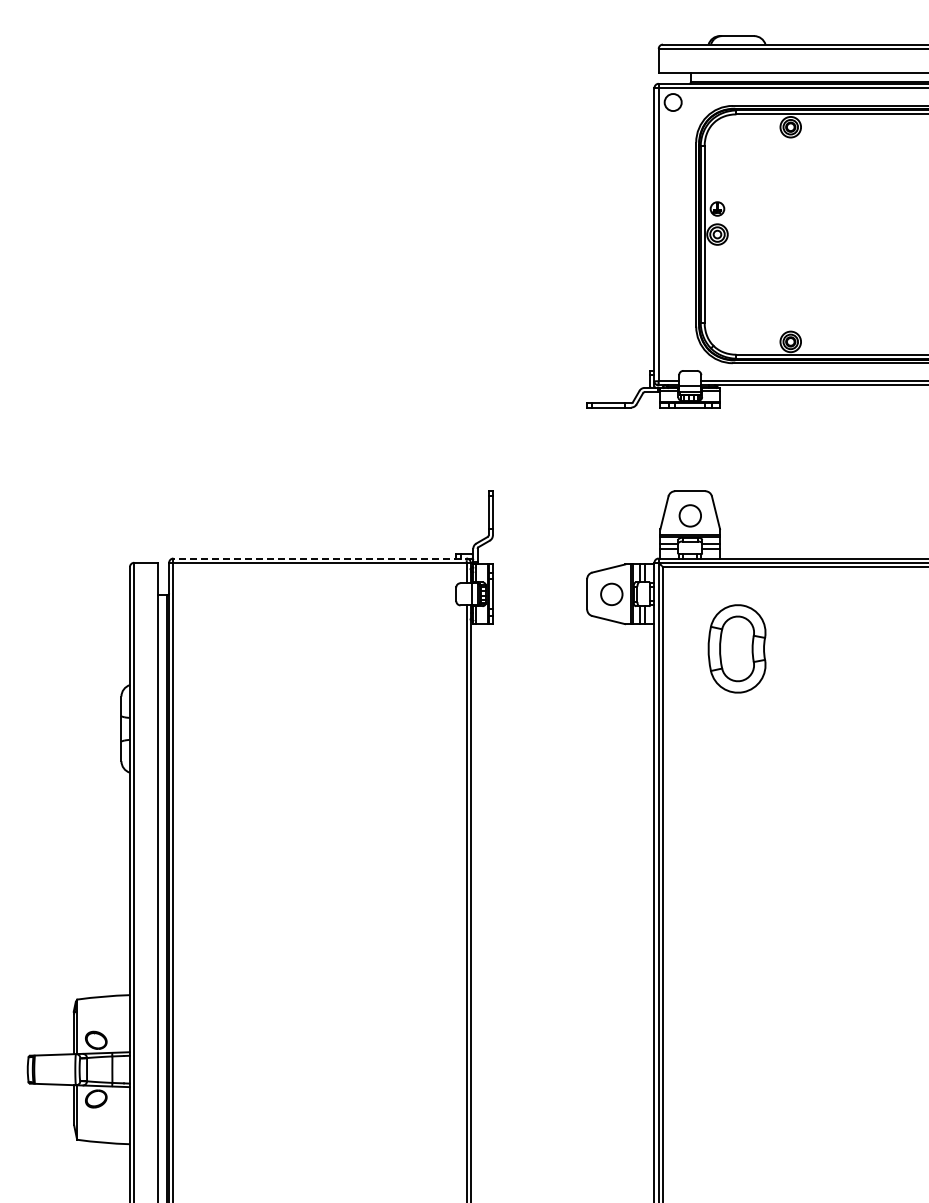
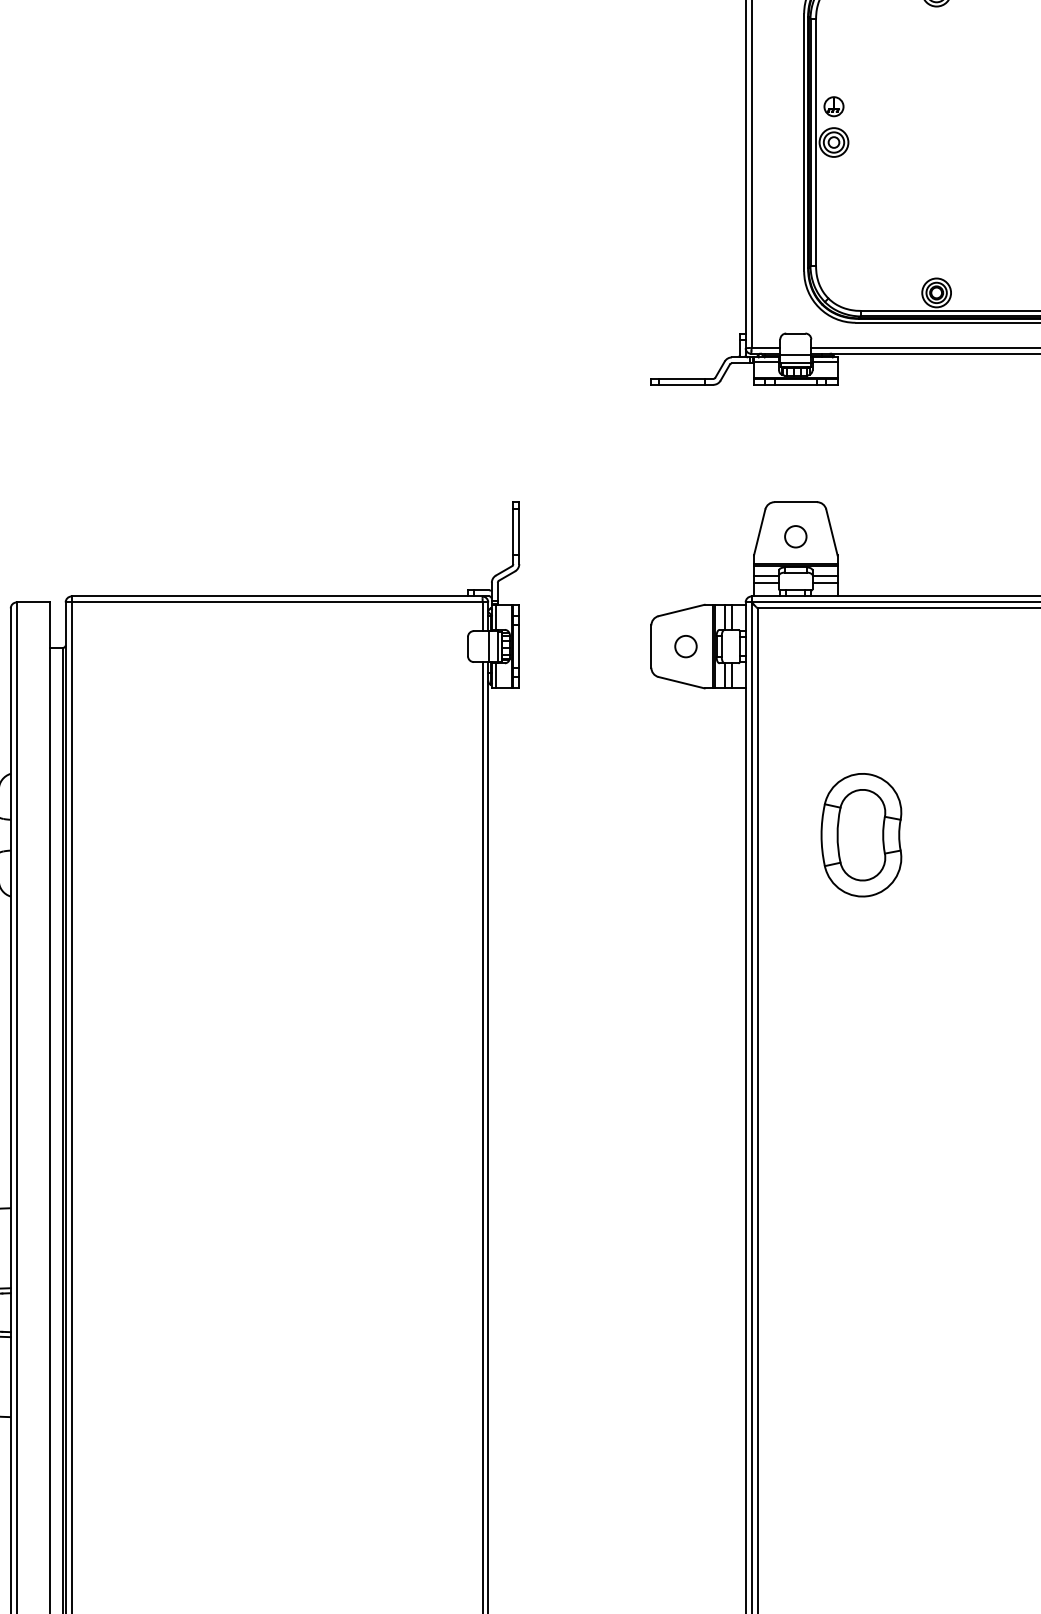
circle: (689, 515) -> (794, 536), size x0.71
line: (322, 558) -> (280, 596), dashed -> solid
circle: (611, 593) -> (685, 645), size x0.71
part: (736, 648) -> (860, 834), moved

